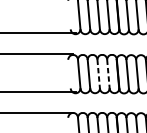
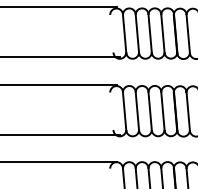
line: (98, 75) -> (150, 112), dashed -> solid
line: (108, 75) -> (163, 112), dashed -> solid

